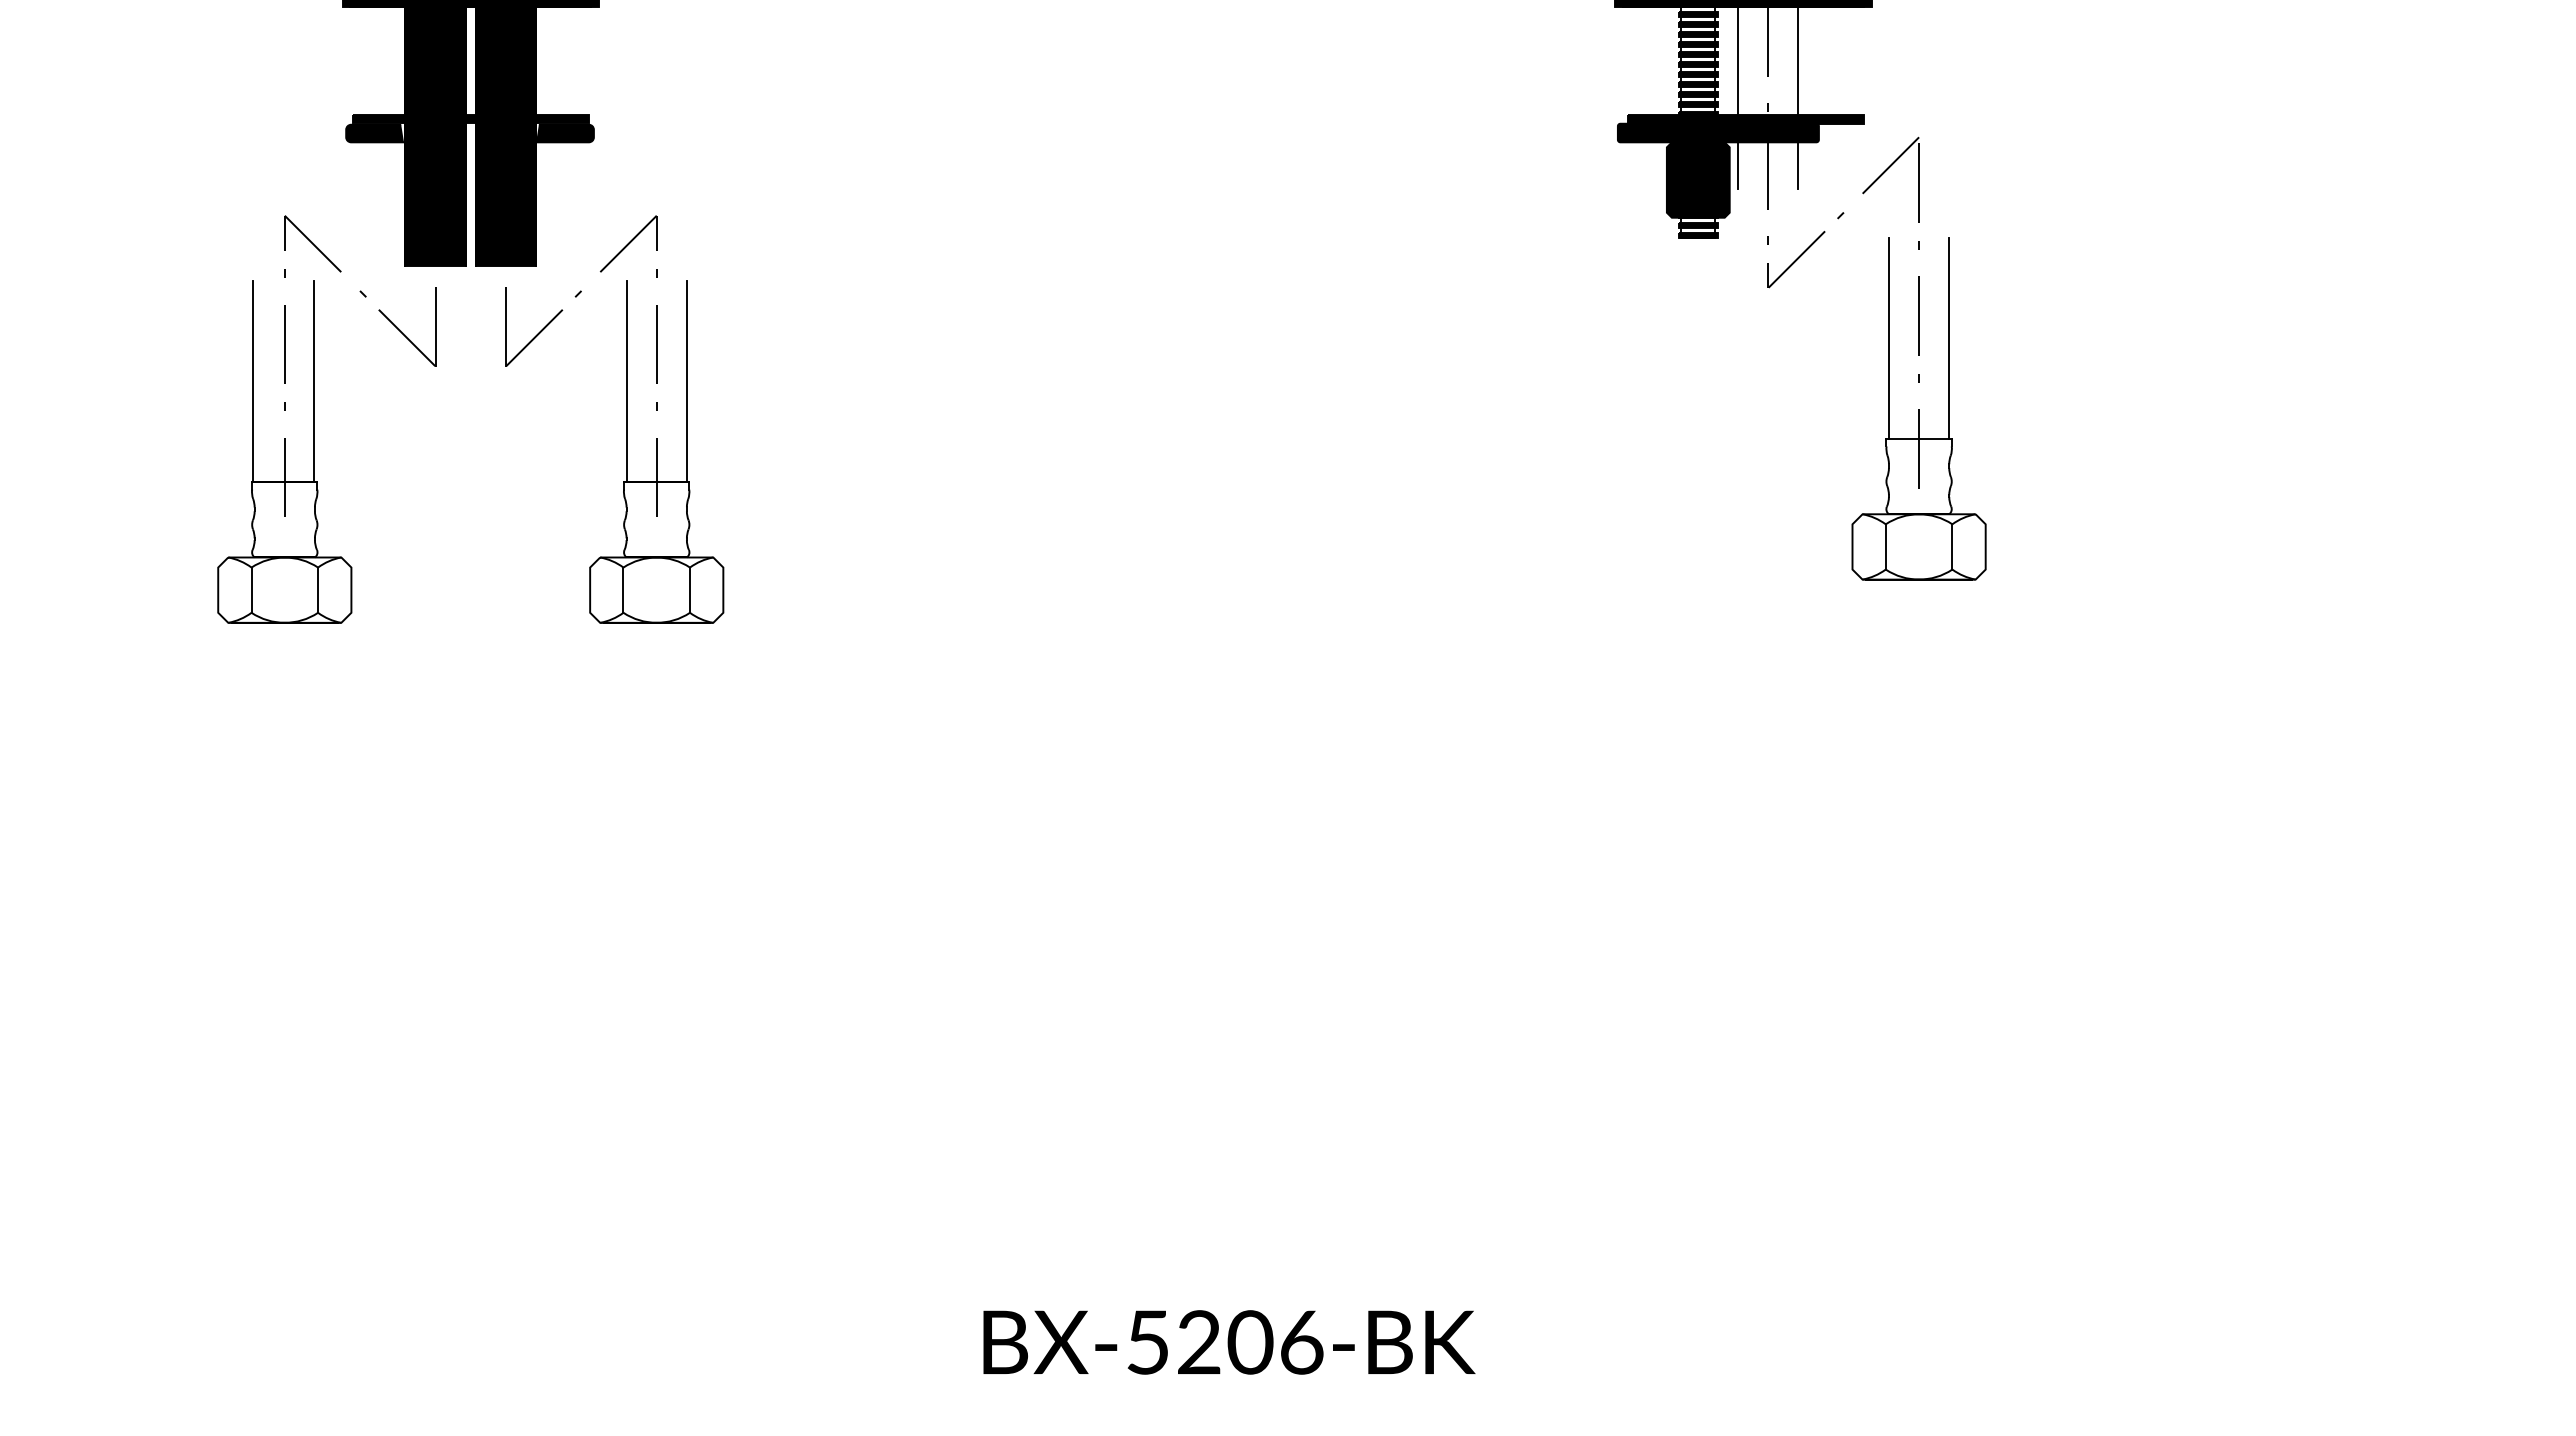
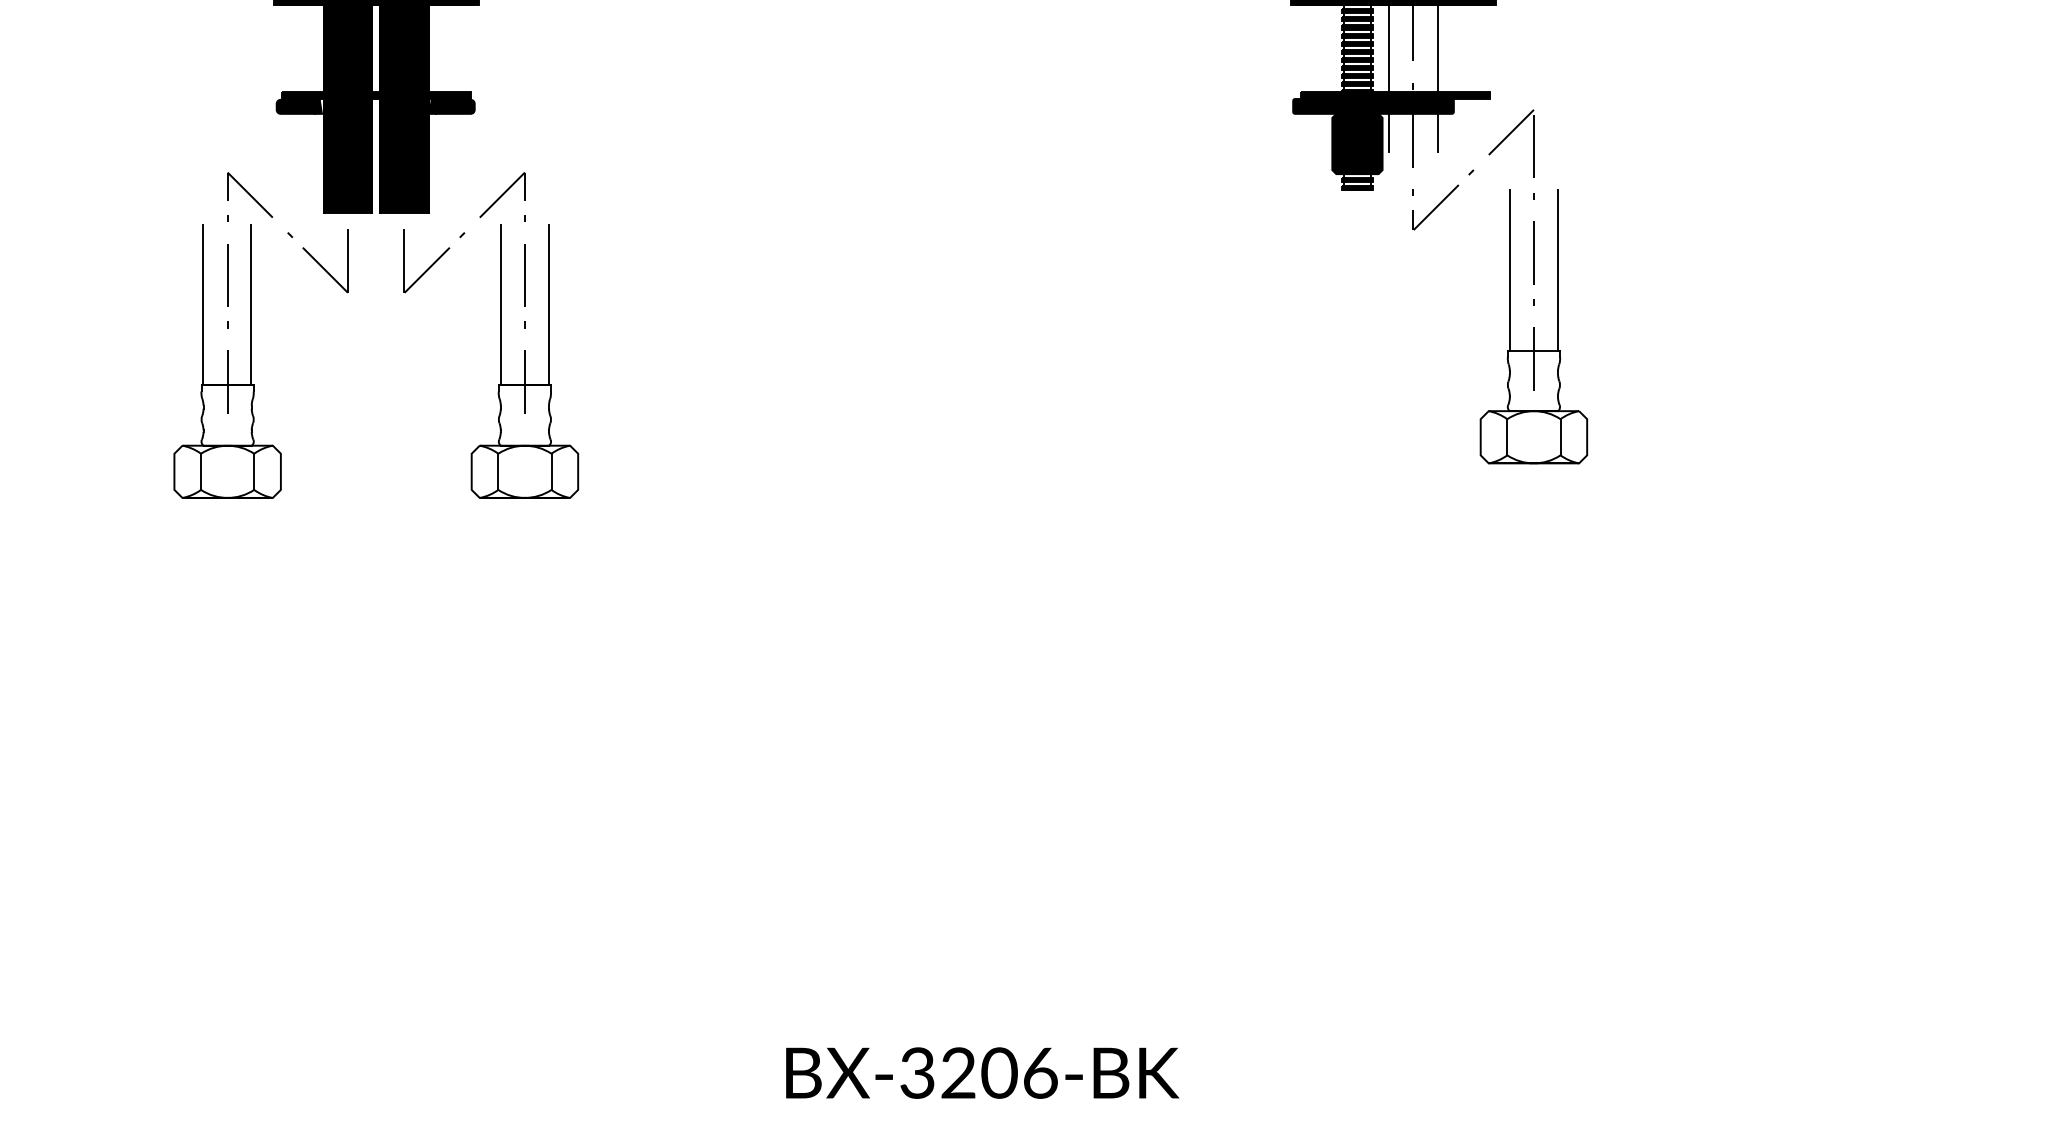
text: (1147, 1342) -> (917, 1073), BX-5206-BK -> BX-3206-BK

